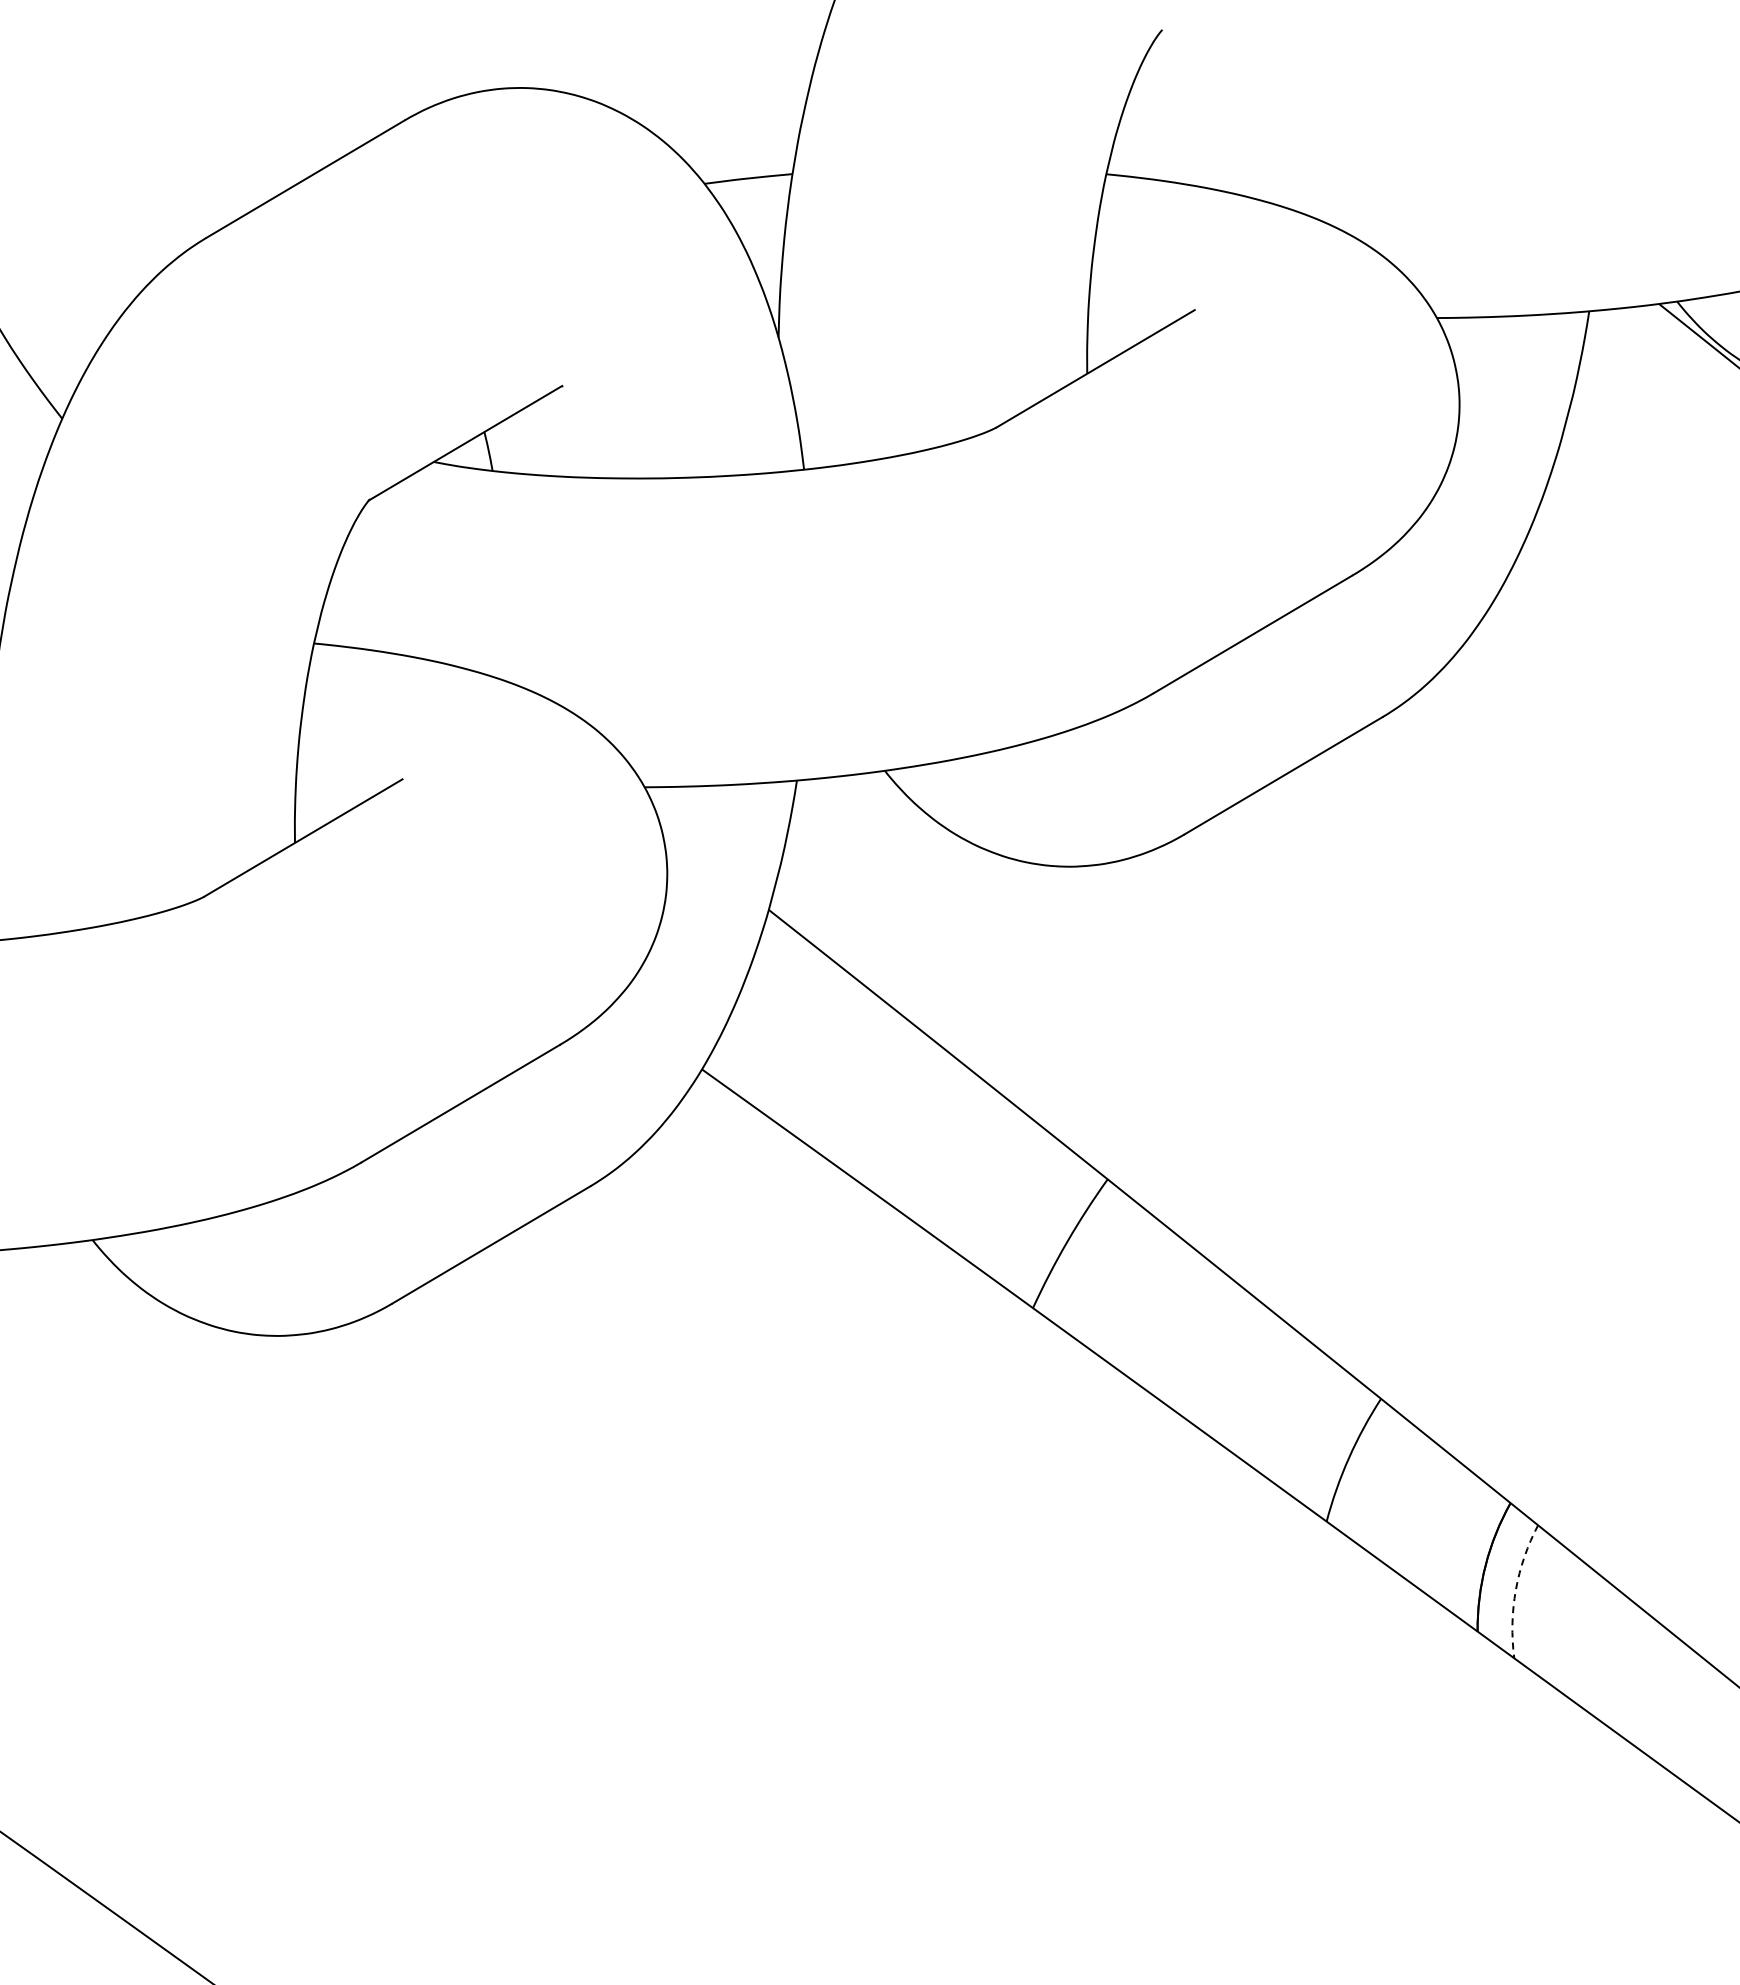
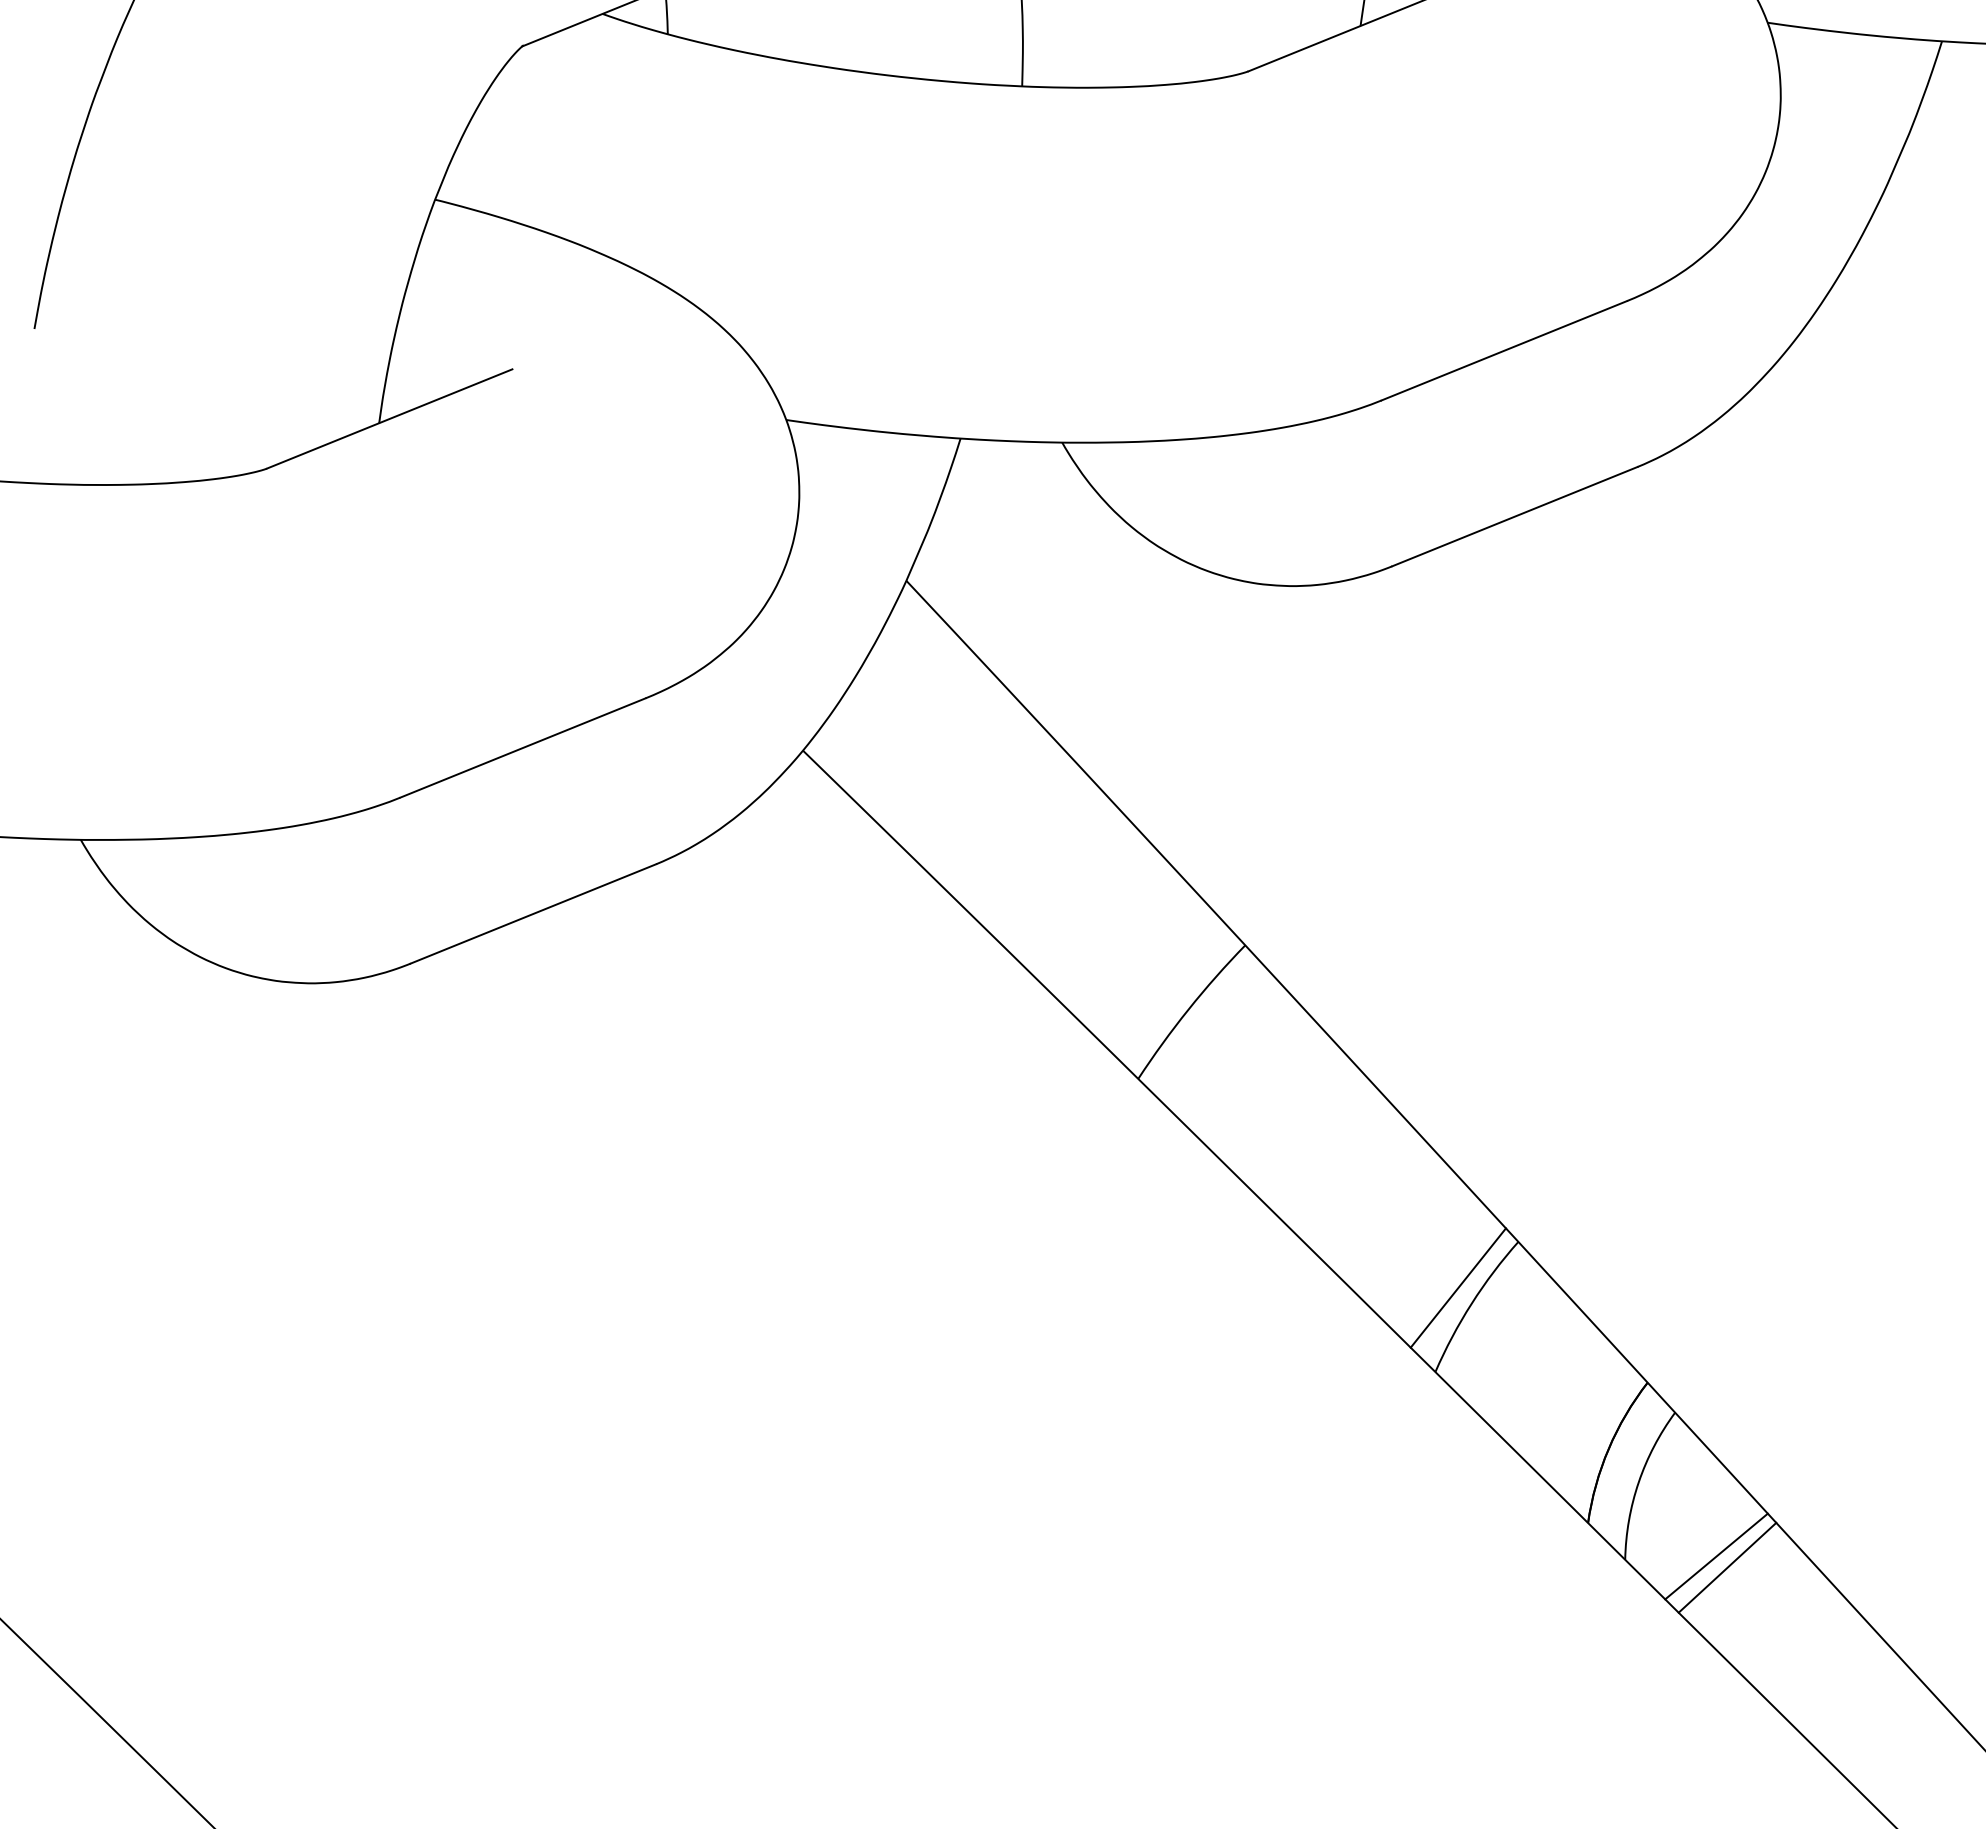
line: (1335, 1445) -> (1458, 1287), added
arc: (1515, 1589) -> (1638, 1481), dashed -> solid
line: (1591, 1643) -> (1715, 1556), added
line: (1603, 1651) -> (1727, 1567), added

